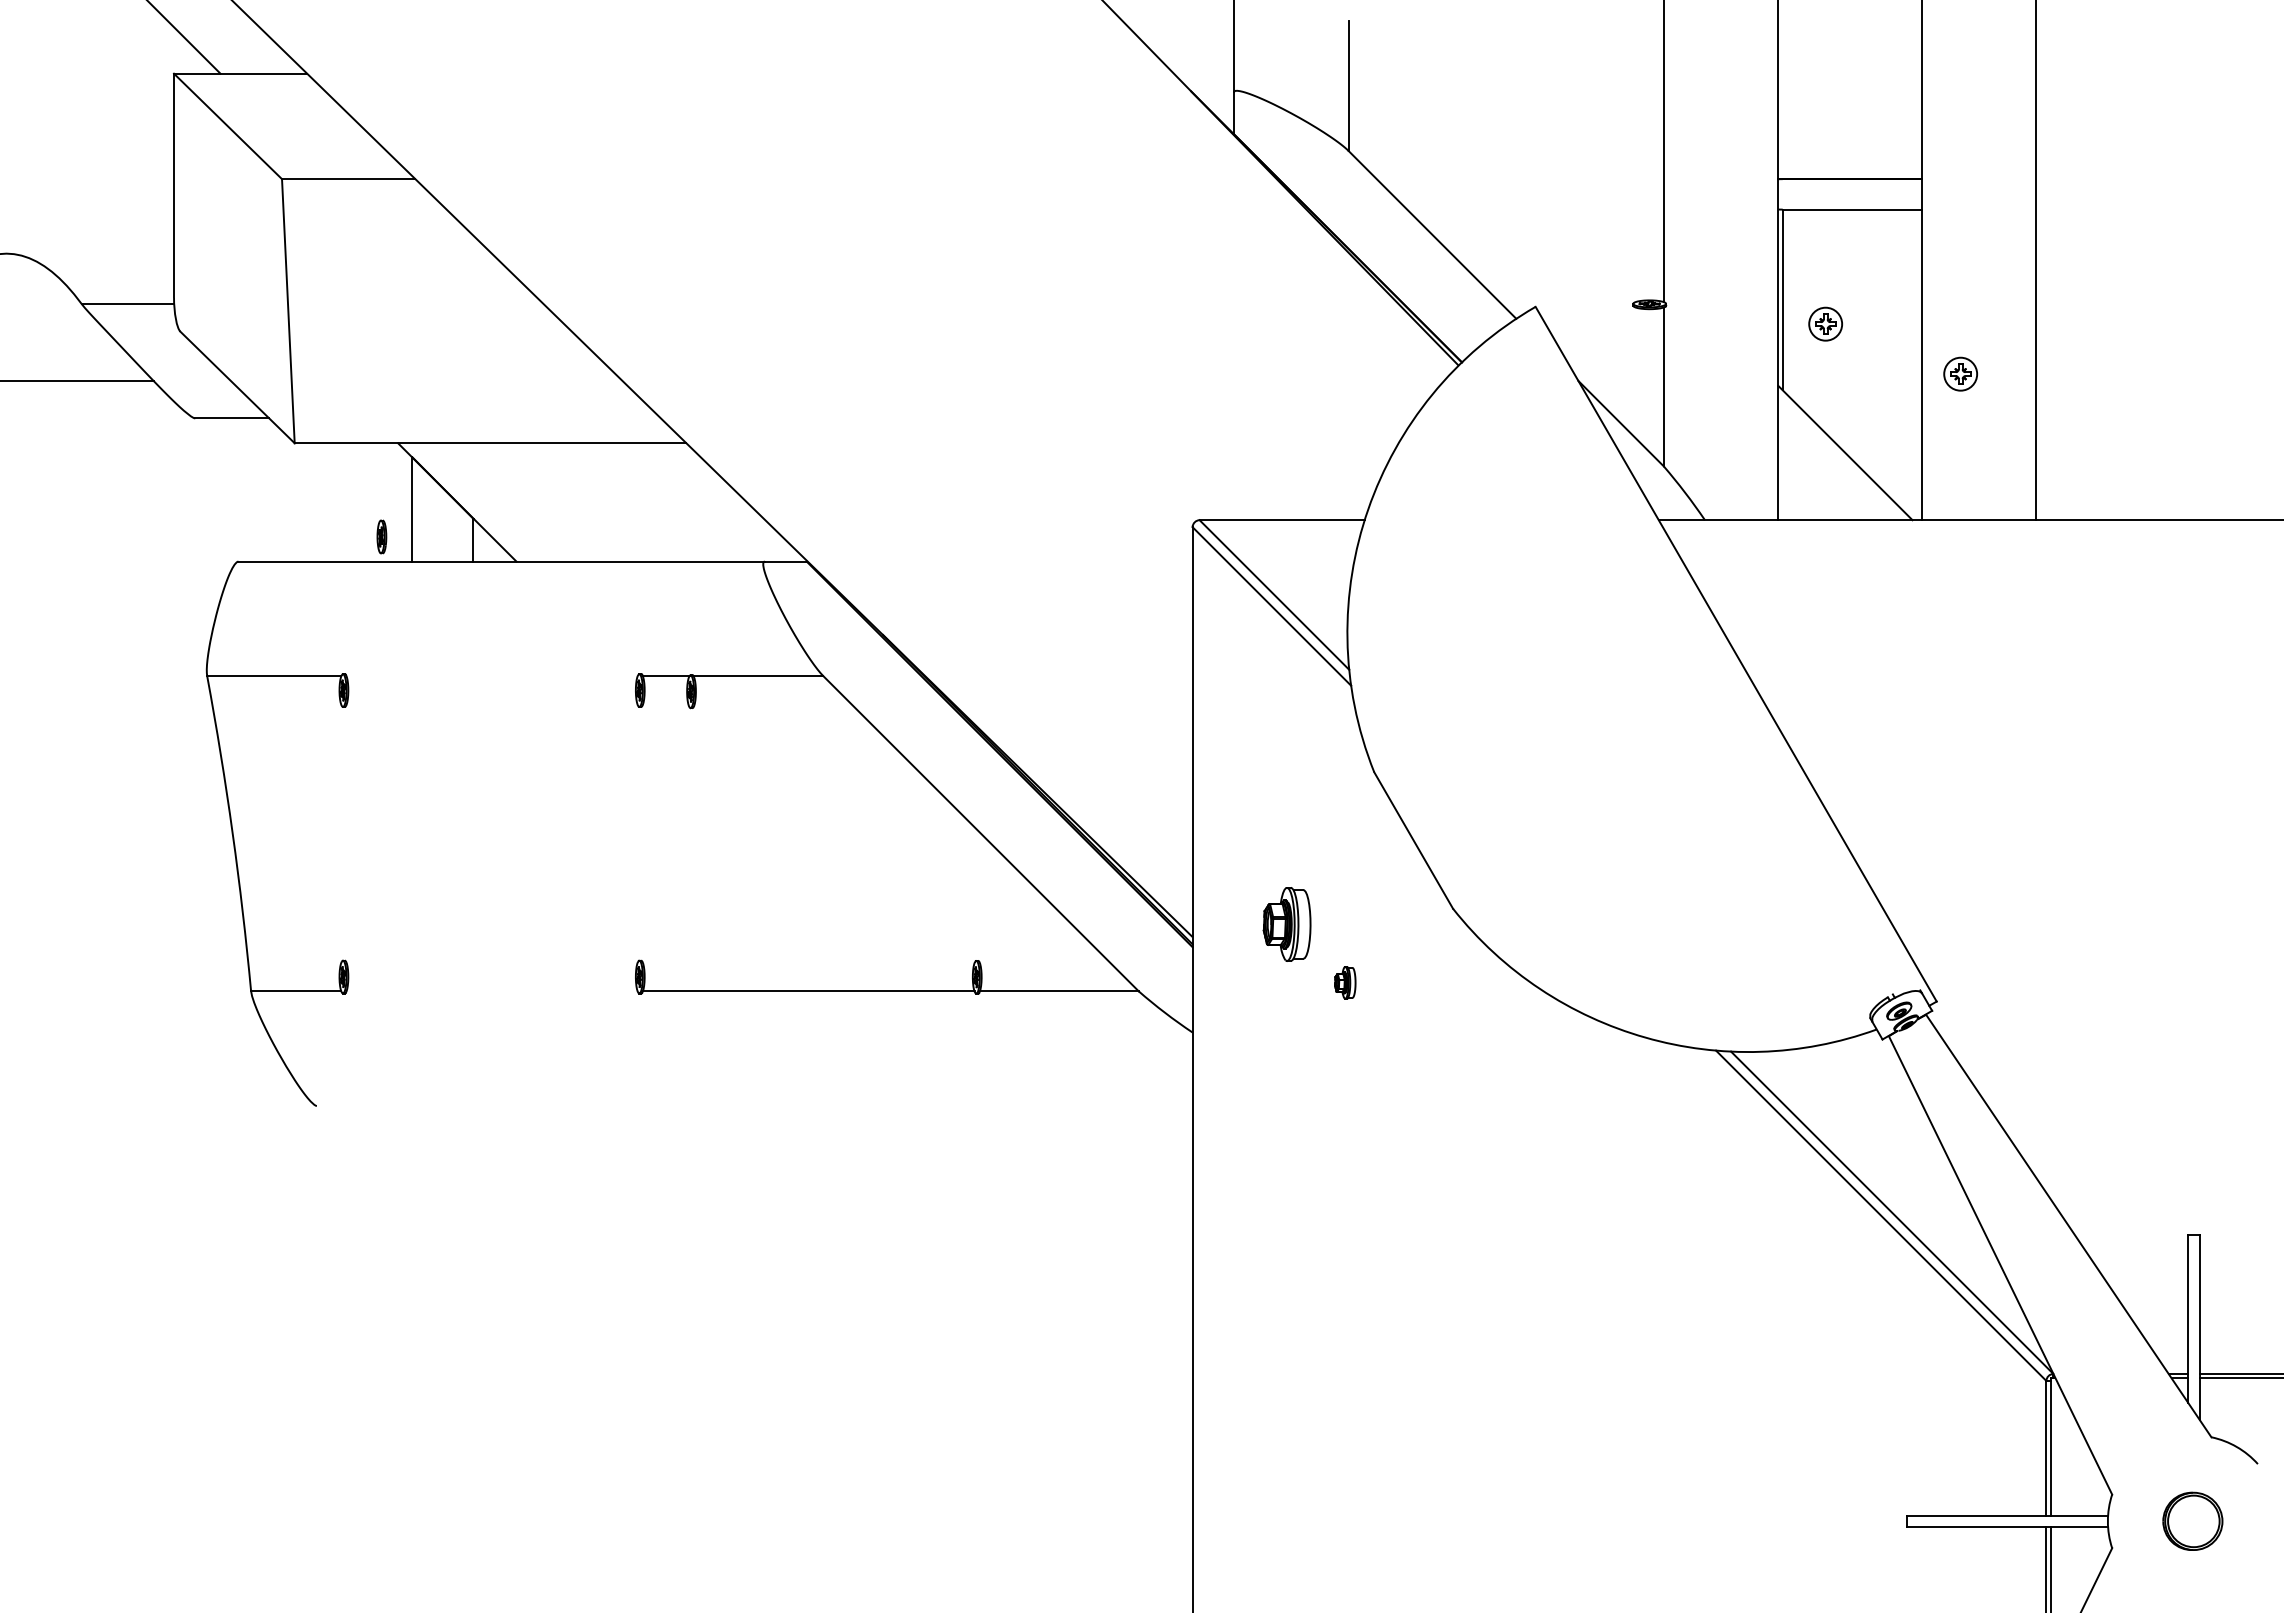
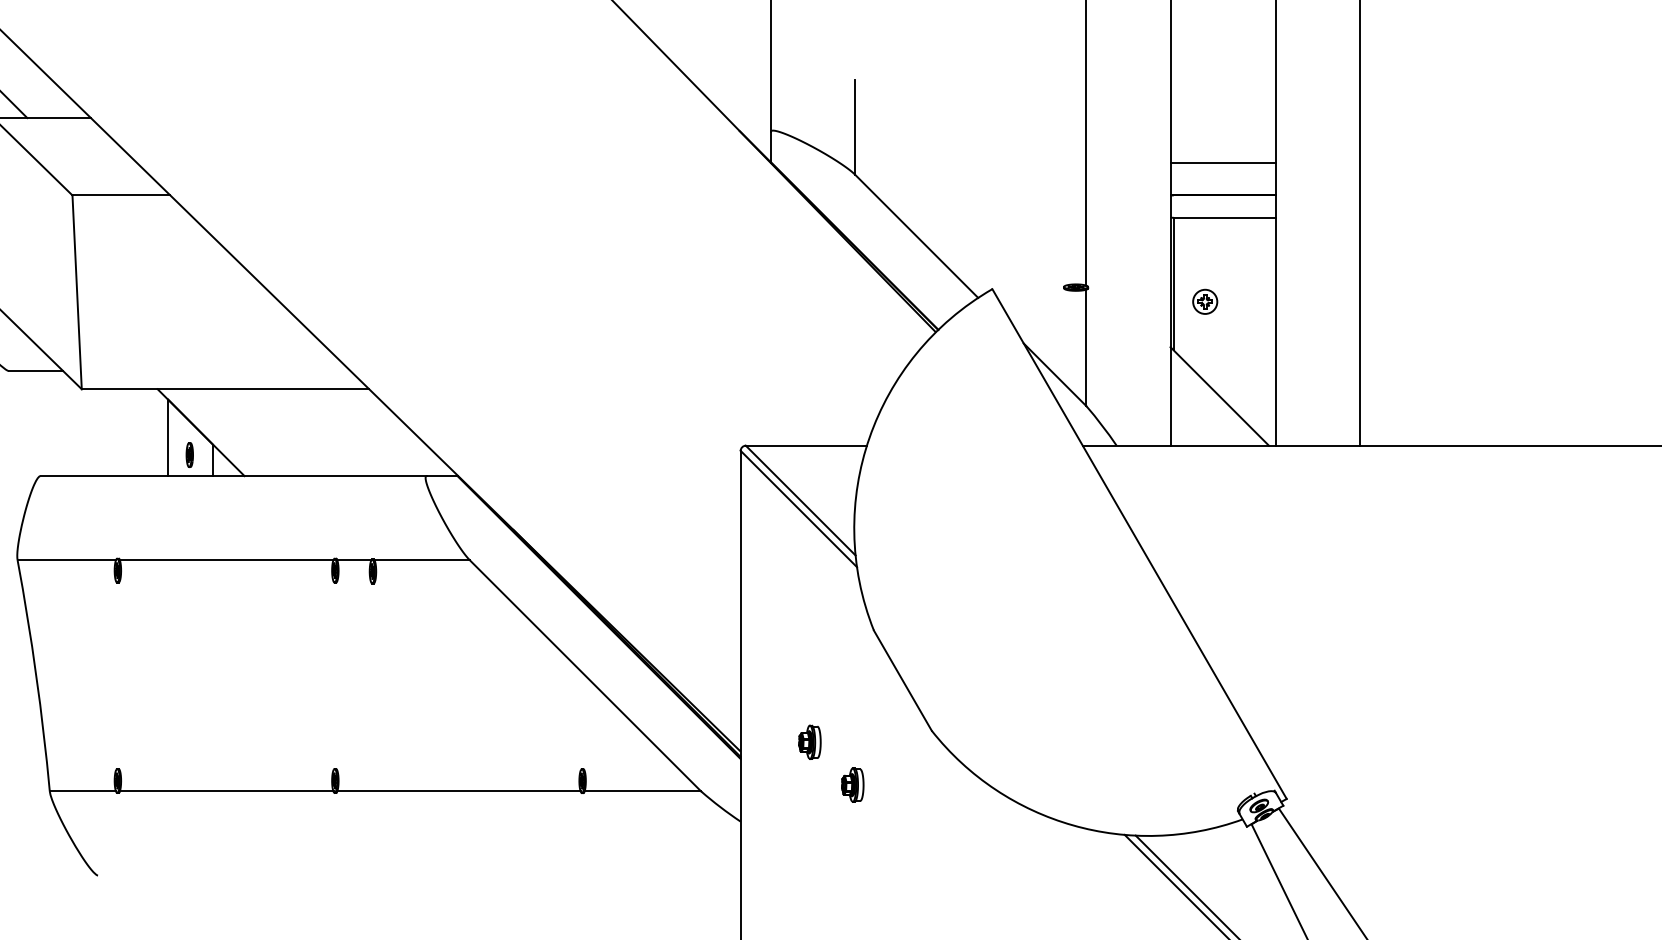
line: (1849, 134) -> (1222, 162), added
part: (1960, 373) -> (1304, 338), removed
part: (381, 536) -> (189, 454), moved
line: (491, 676) -> (226, 560), added
part: (1286, 924) -> (809, 742), size x0.62
part: (1344, 982) -> (852, 784), size x1.43
line: (491, 991) -> (226, 791), added

